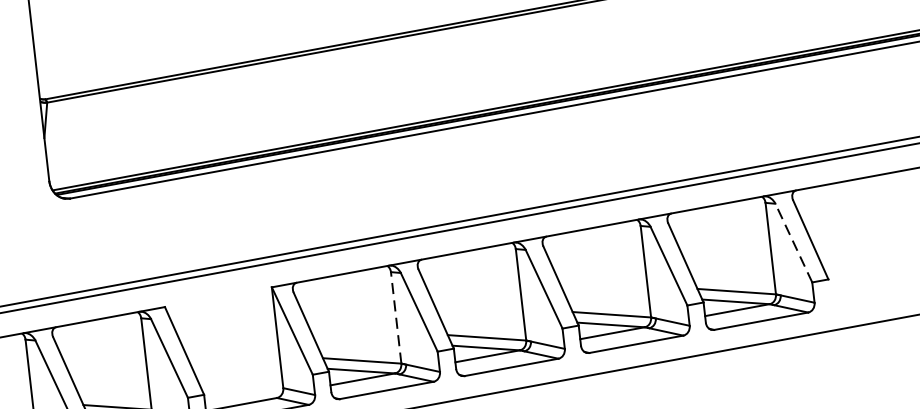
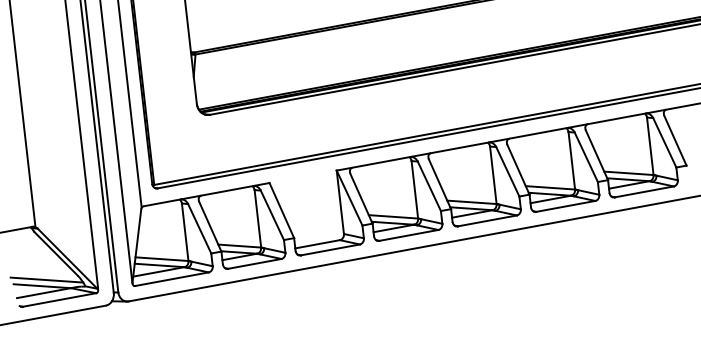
line: (793, 242) -> (664, 142), dashed -> solid
line: (395, 317) -> (414, 189), dashed -> solid

